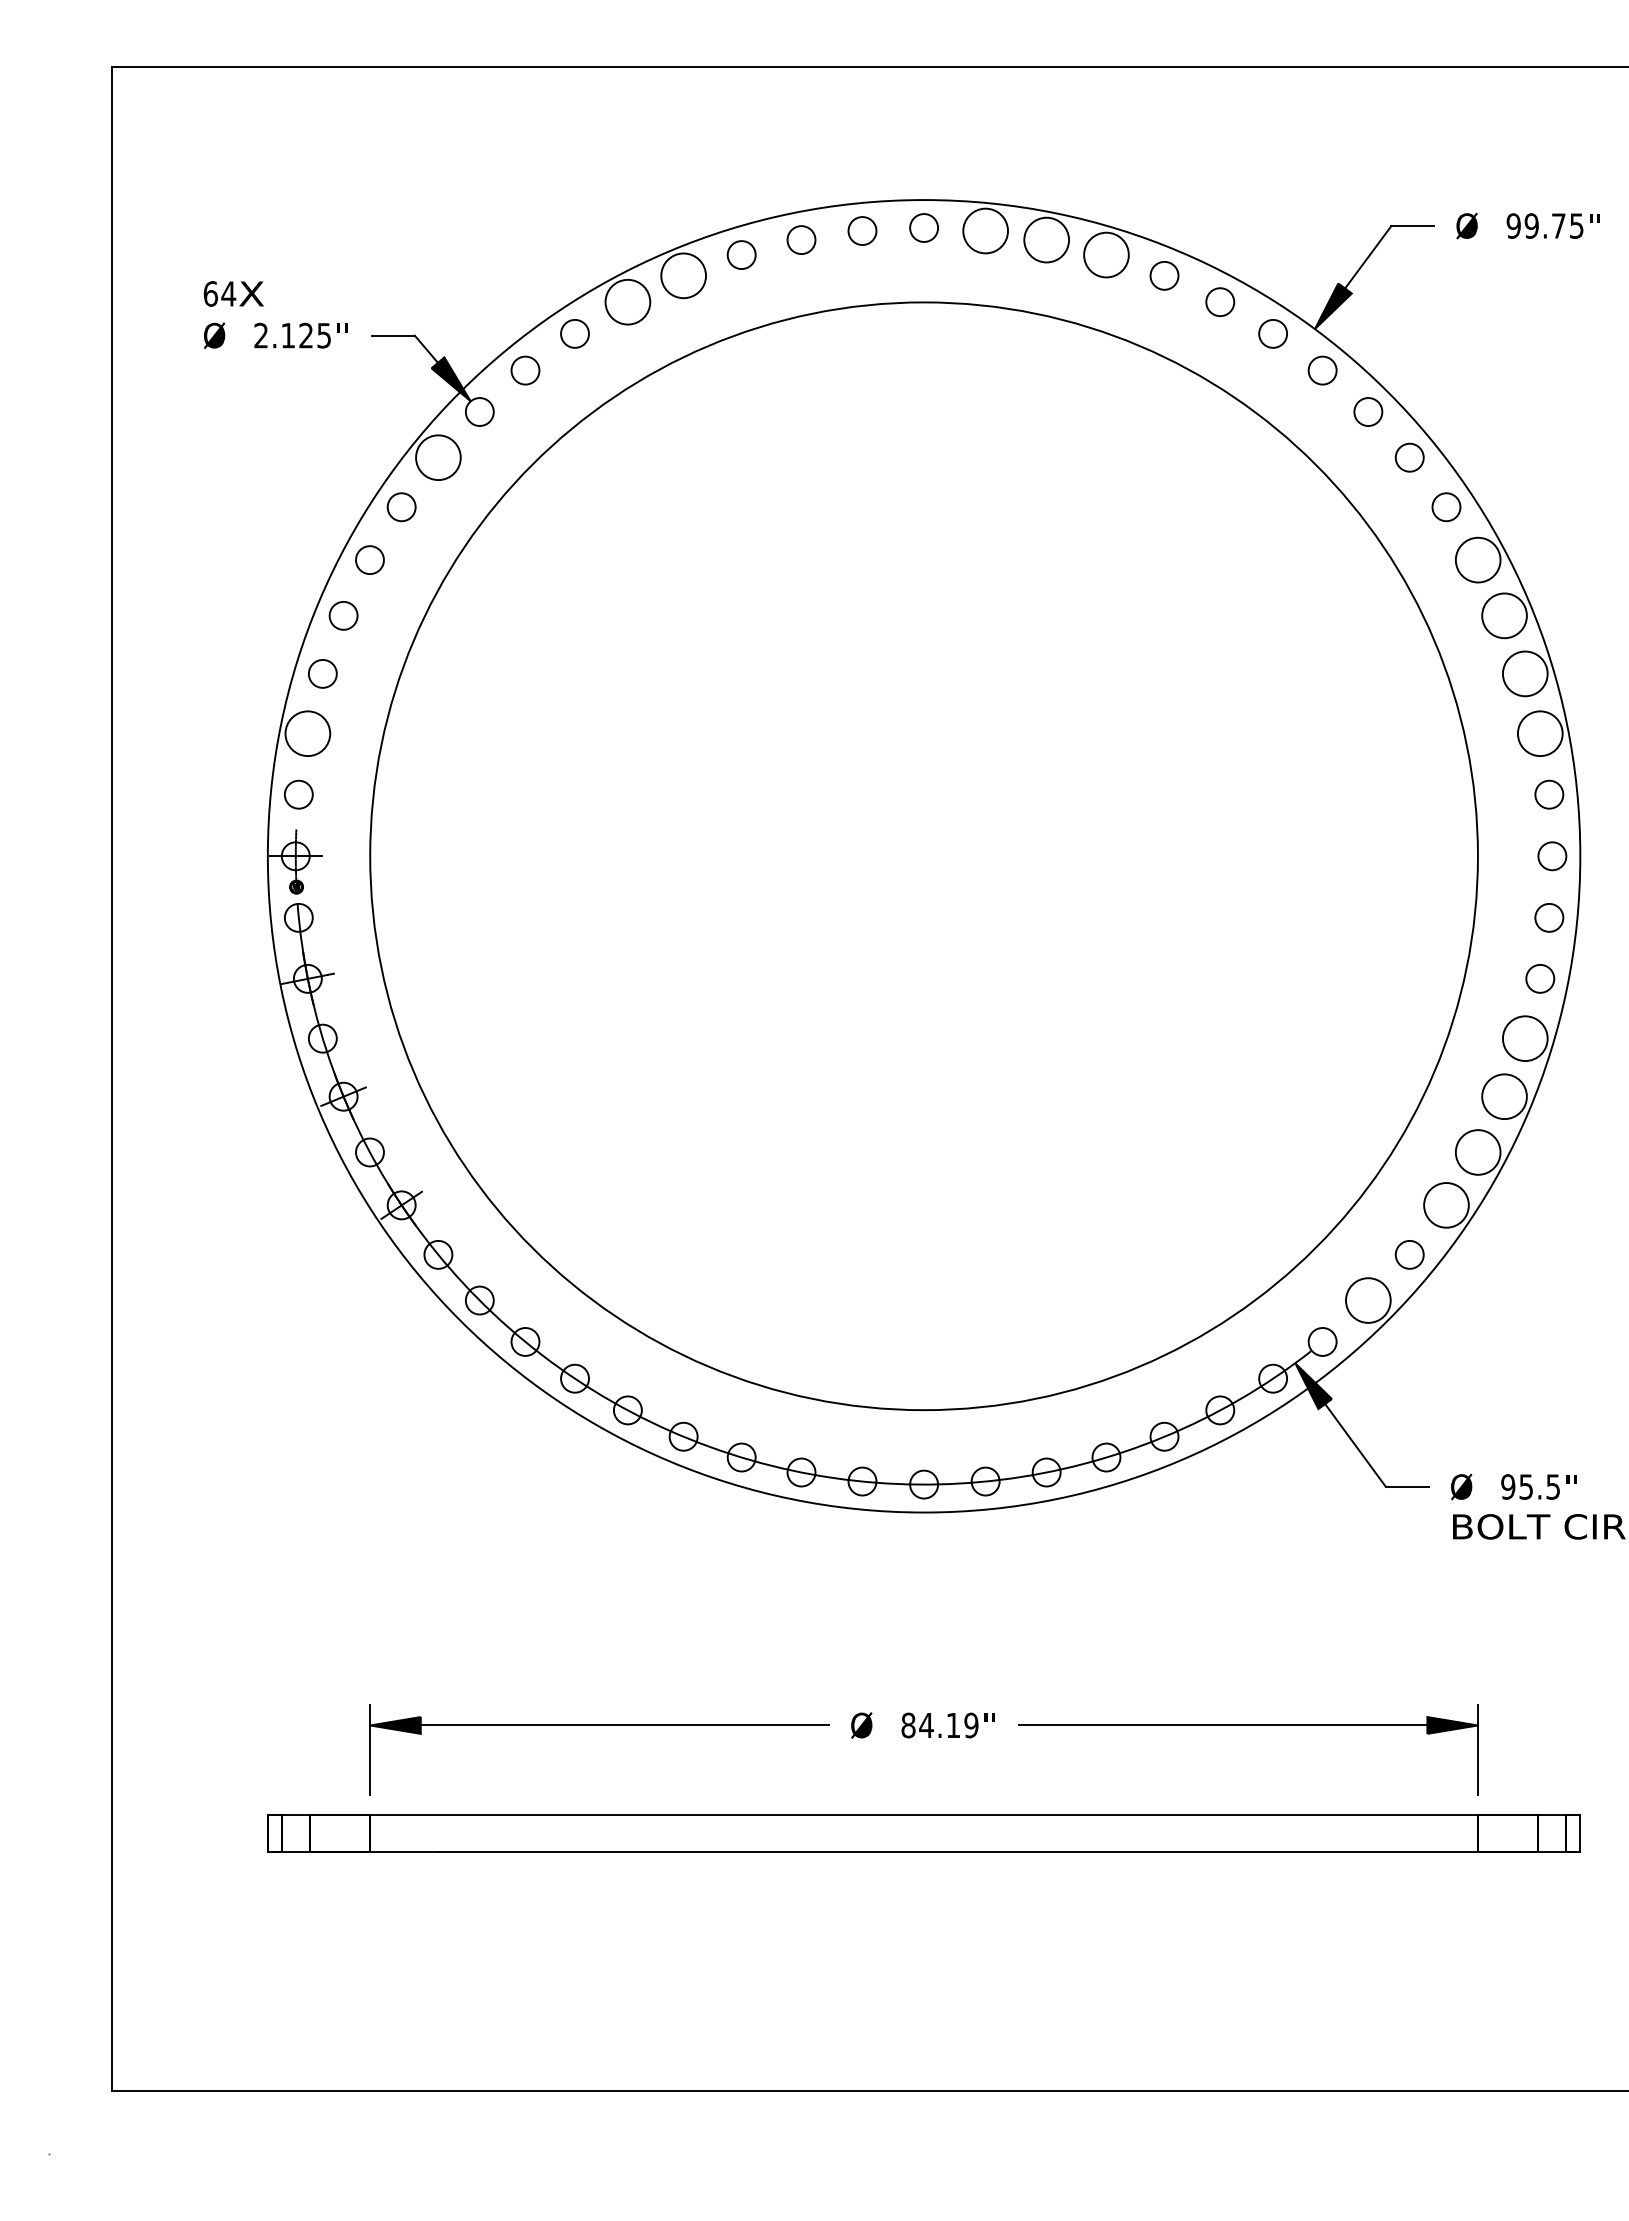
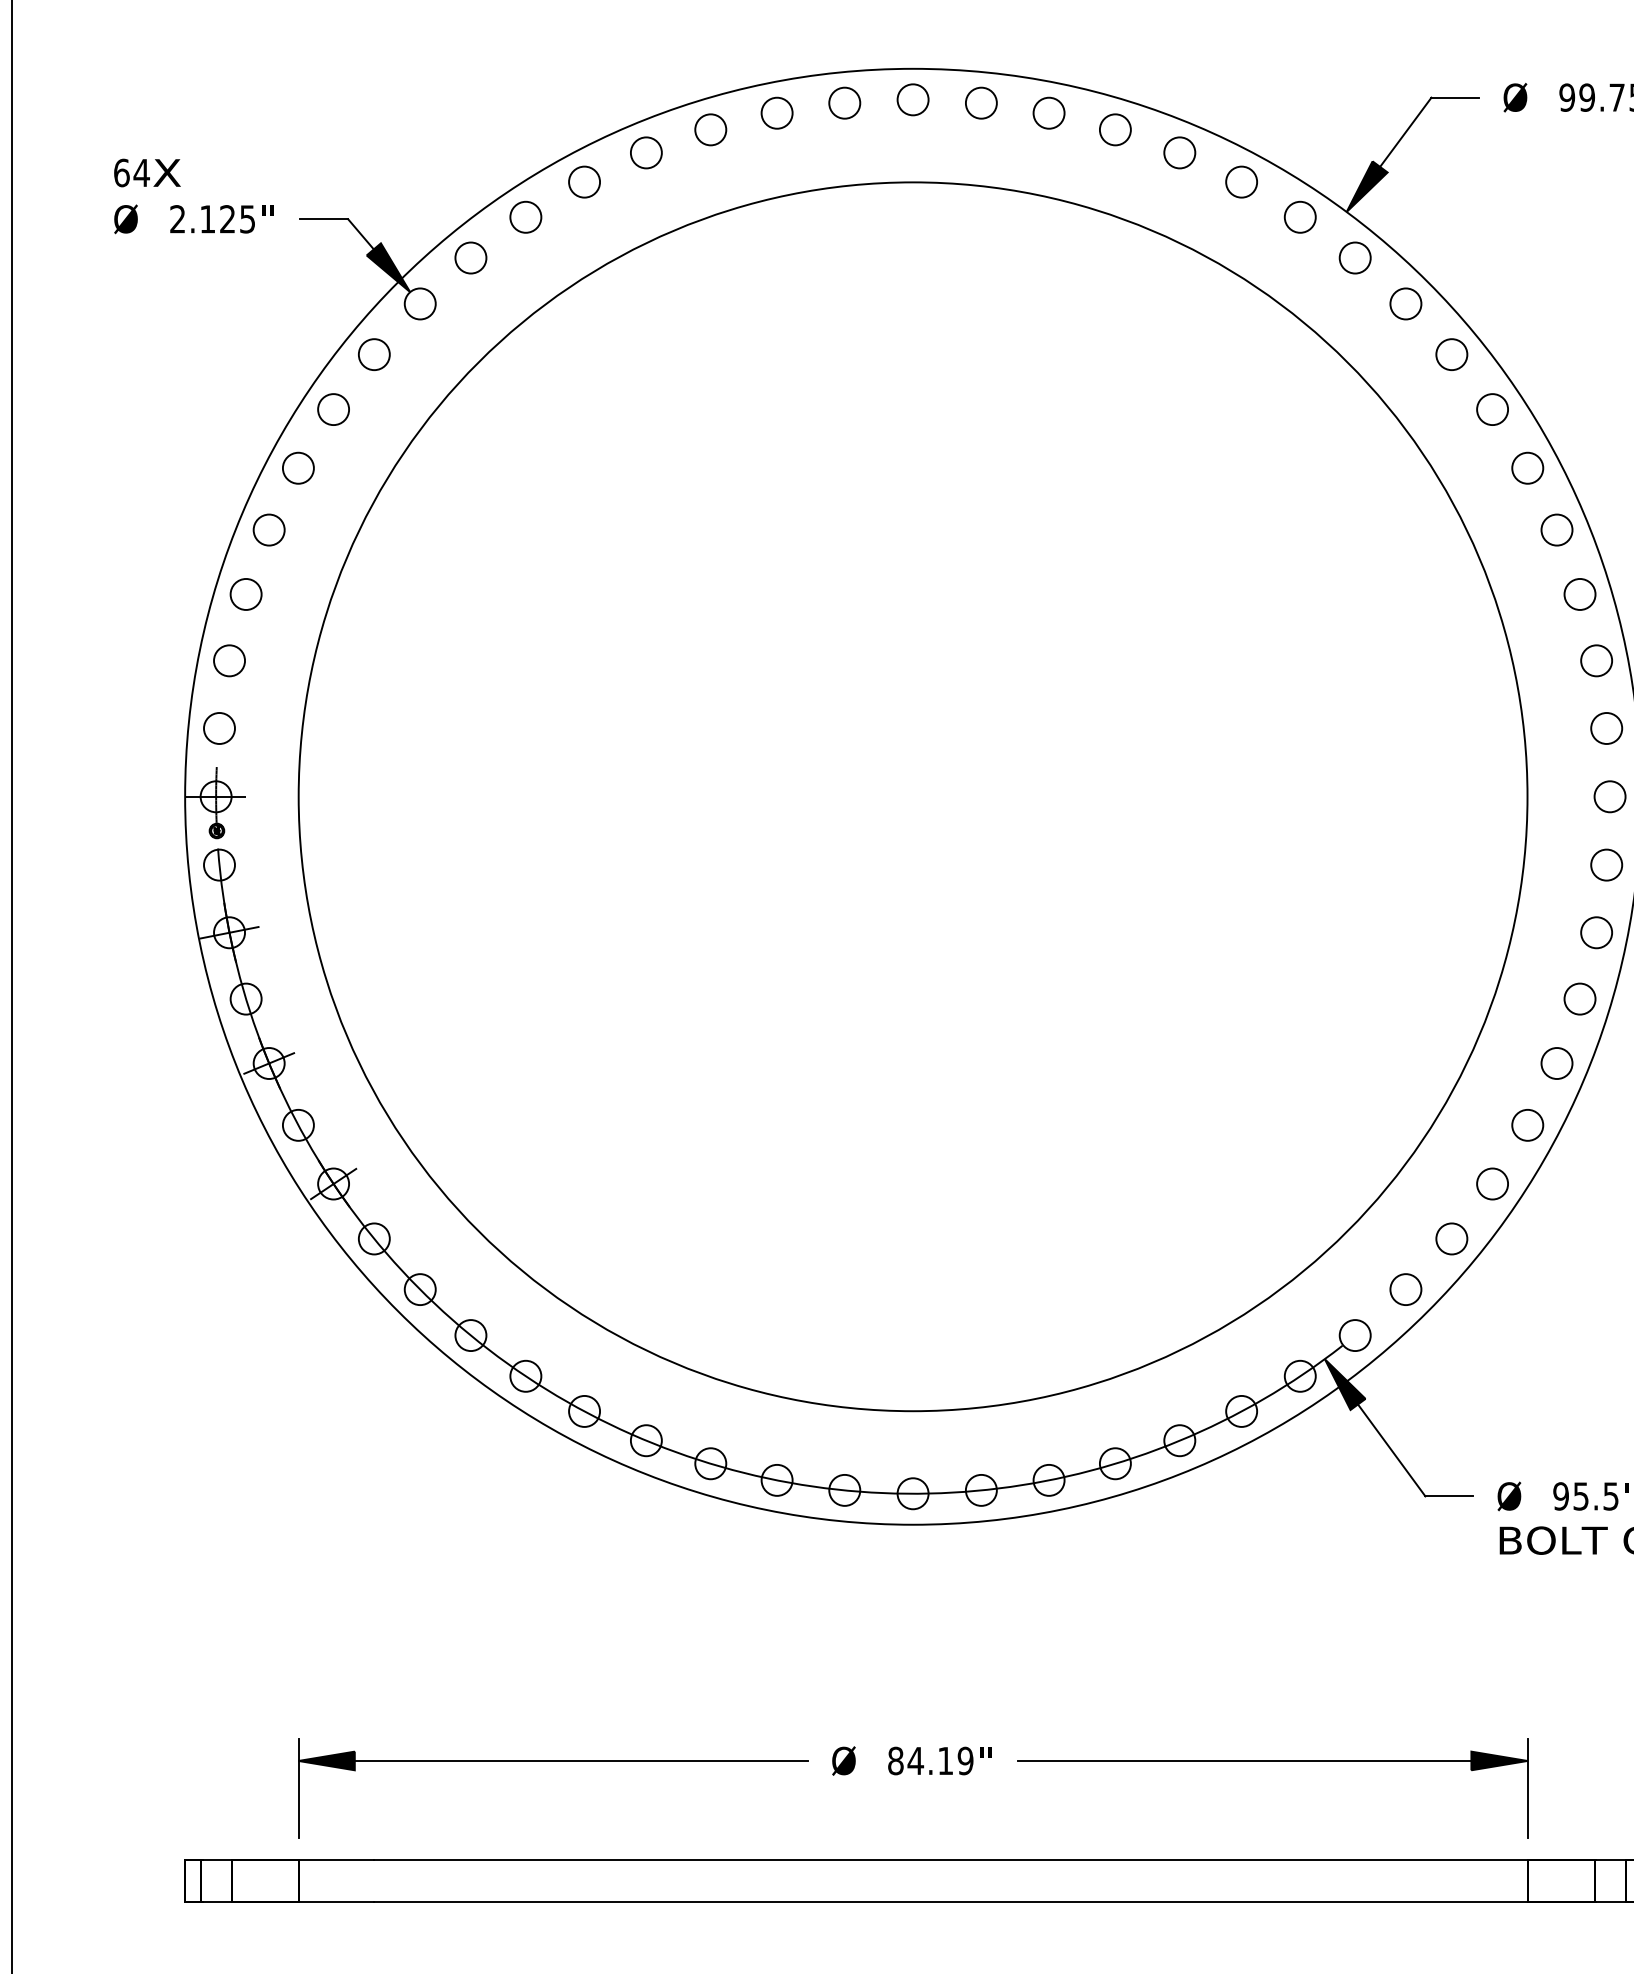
circle: (985, 231) -> (981, 103), size x0.62
circle: (1046, 240) -> (1048, 113), size x0.62
circle: (1106, 255) -> (1115, 130), size x0.62
circle: (683, 275) -> (646, 152), size x0.62
circle: (627, 302) -> (584, 182), size x0.62
circle: (438, 457) -> (374, 354), size x0.62
circle: (1478, 560) -> (1528, 468), size x0.62
circle: (1504, 615) -> (1556, 529), size x0.62
circle: (1525, 673) -> (1580, 594), size x0.62
circle: (307, 733) -> (229, 660), size x0.62
circle: (1540, 733) -> (1596, 660), size x0.62
circle: (1525, 1038) -> (1580, 998), size x0.62
circle: (1504, 1096) -> (1556, 1063), size x0.62
circle: (1478, 1152) -> (1528, 1125), size x0.62
circle: (1446, 1205) -> (1492, 1184), size x0.62
circle: (1368, 1300) -> (1406, 1289), size x0.62

